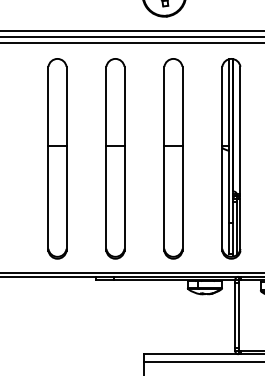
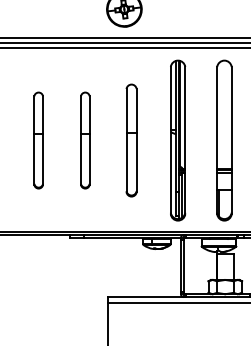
part: (57, 158) -> (38, 140), size x0.6
part: (115, 158) -> (85, 140), size x0.6
part: (173, 158) -> (131, 140), size x0.7

